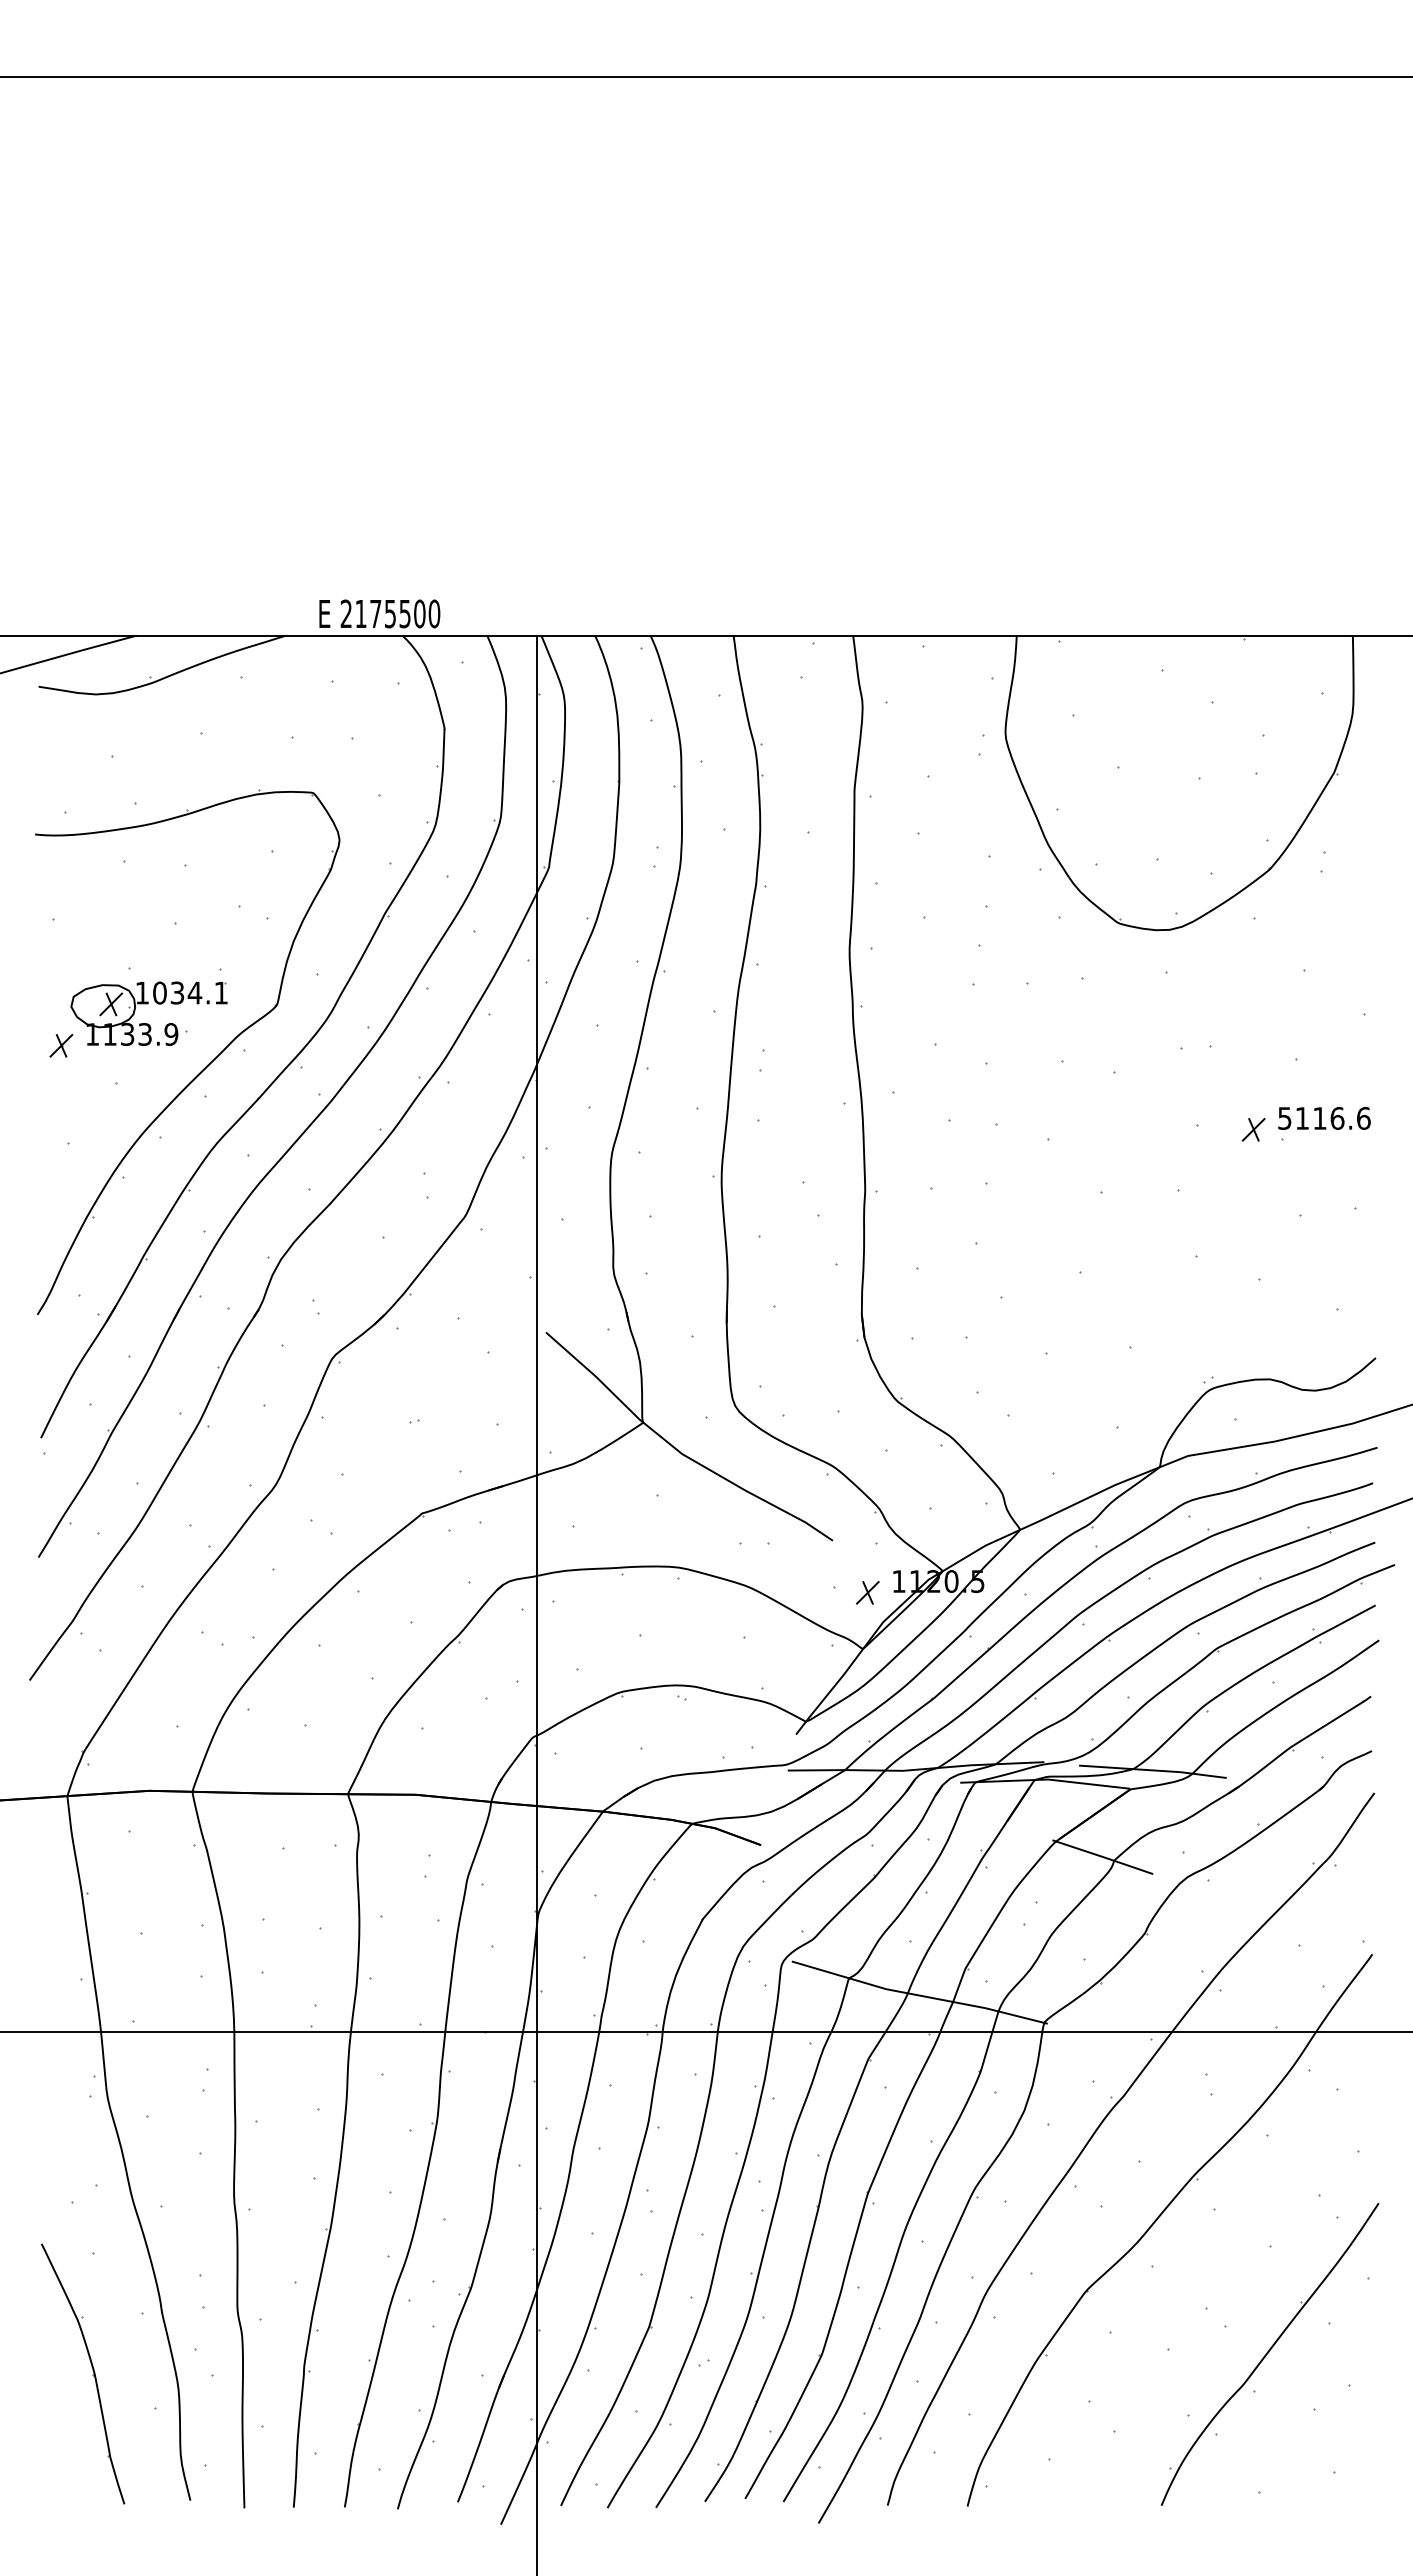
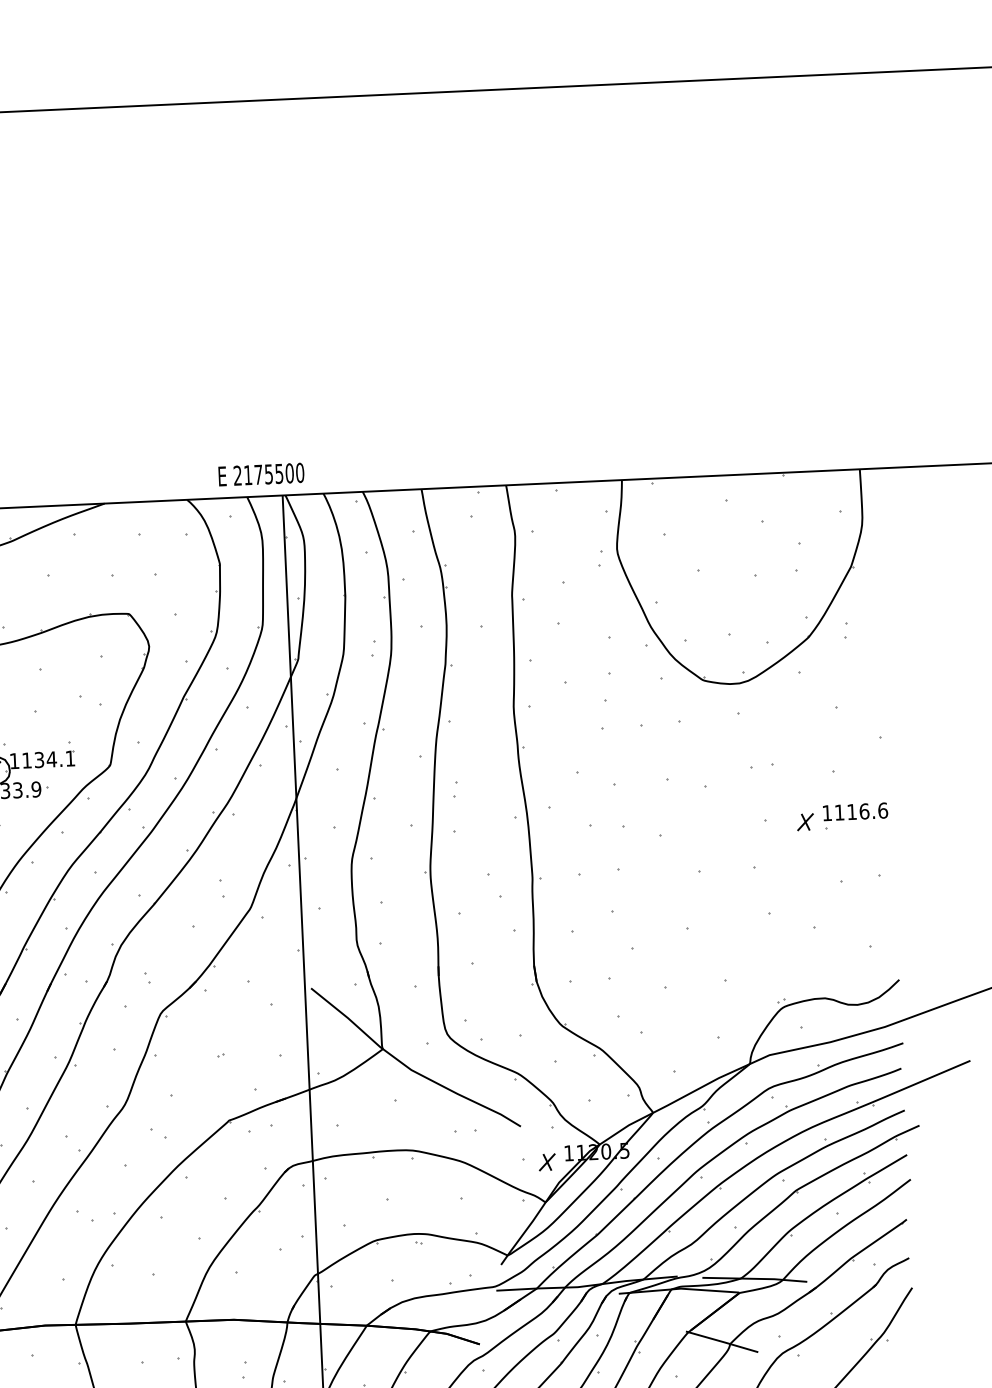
text: (379, 613) -> (261, 474), moved
text: (159, 992) -> (26, 760), 1034.1 -> 1134.1
text: (1284, 1118) -> (826, 813), 5116.6 -> 1116.6

